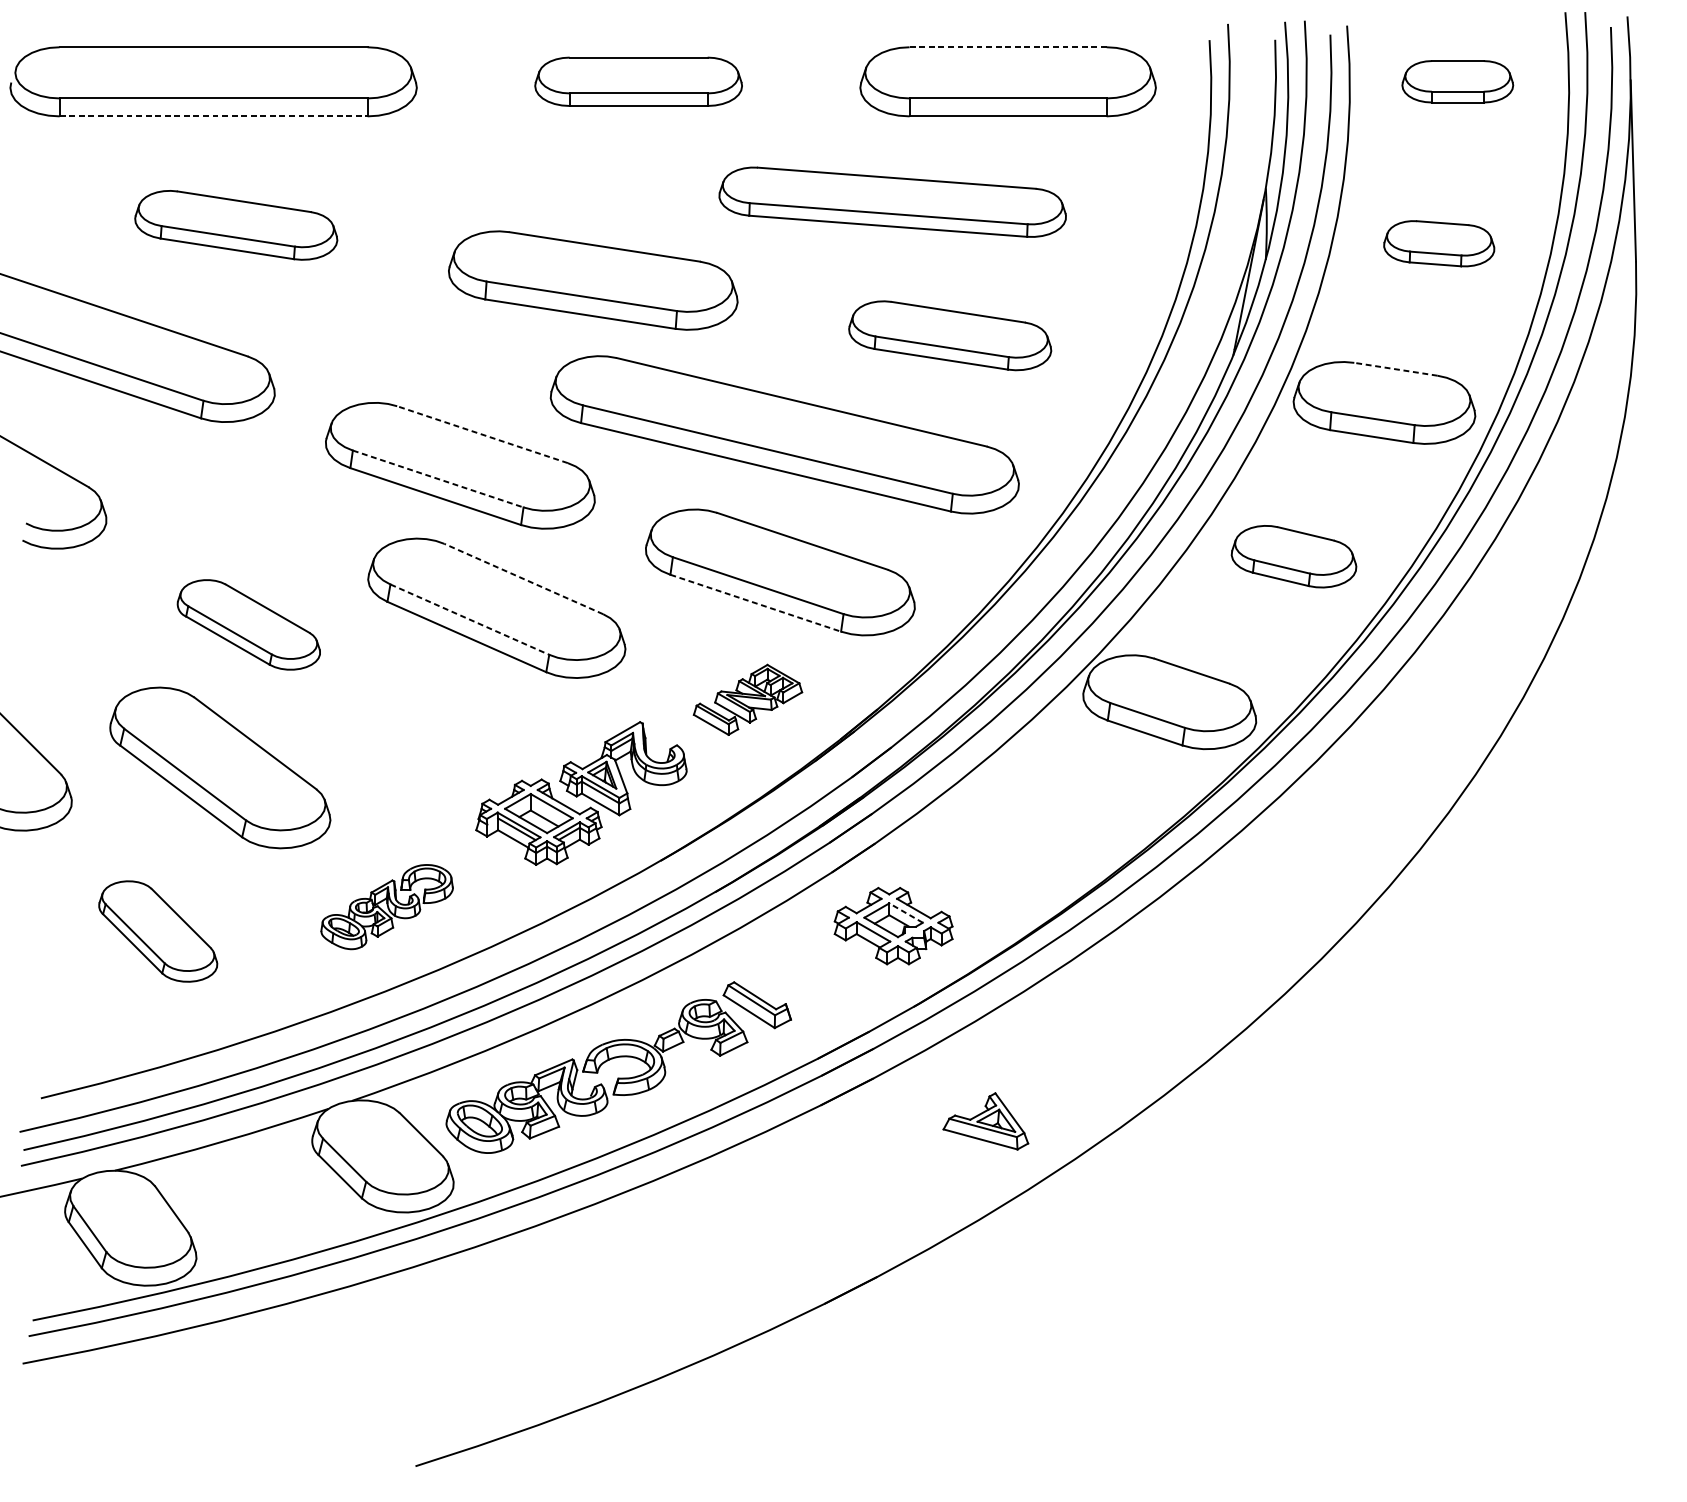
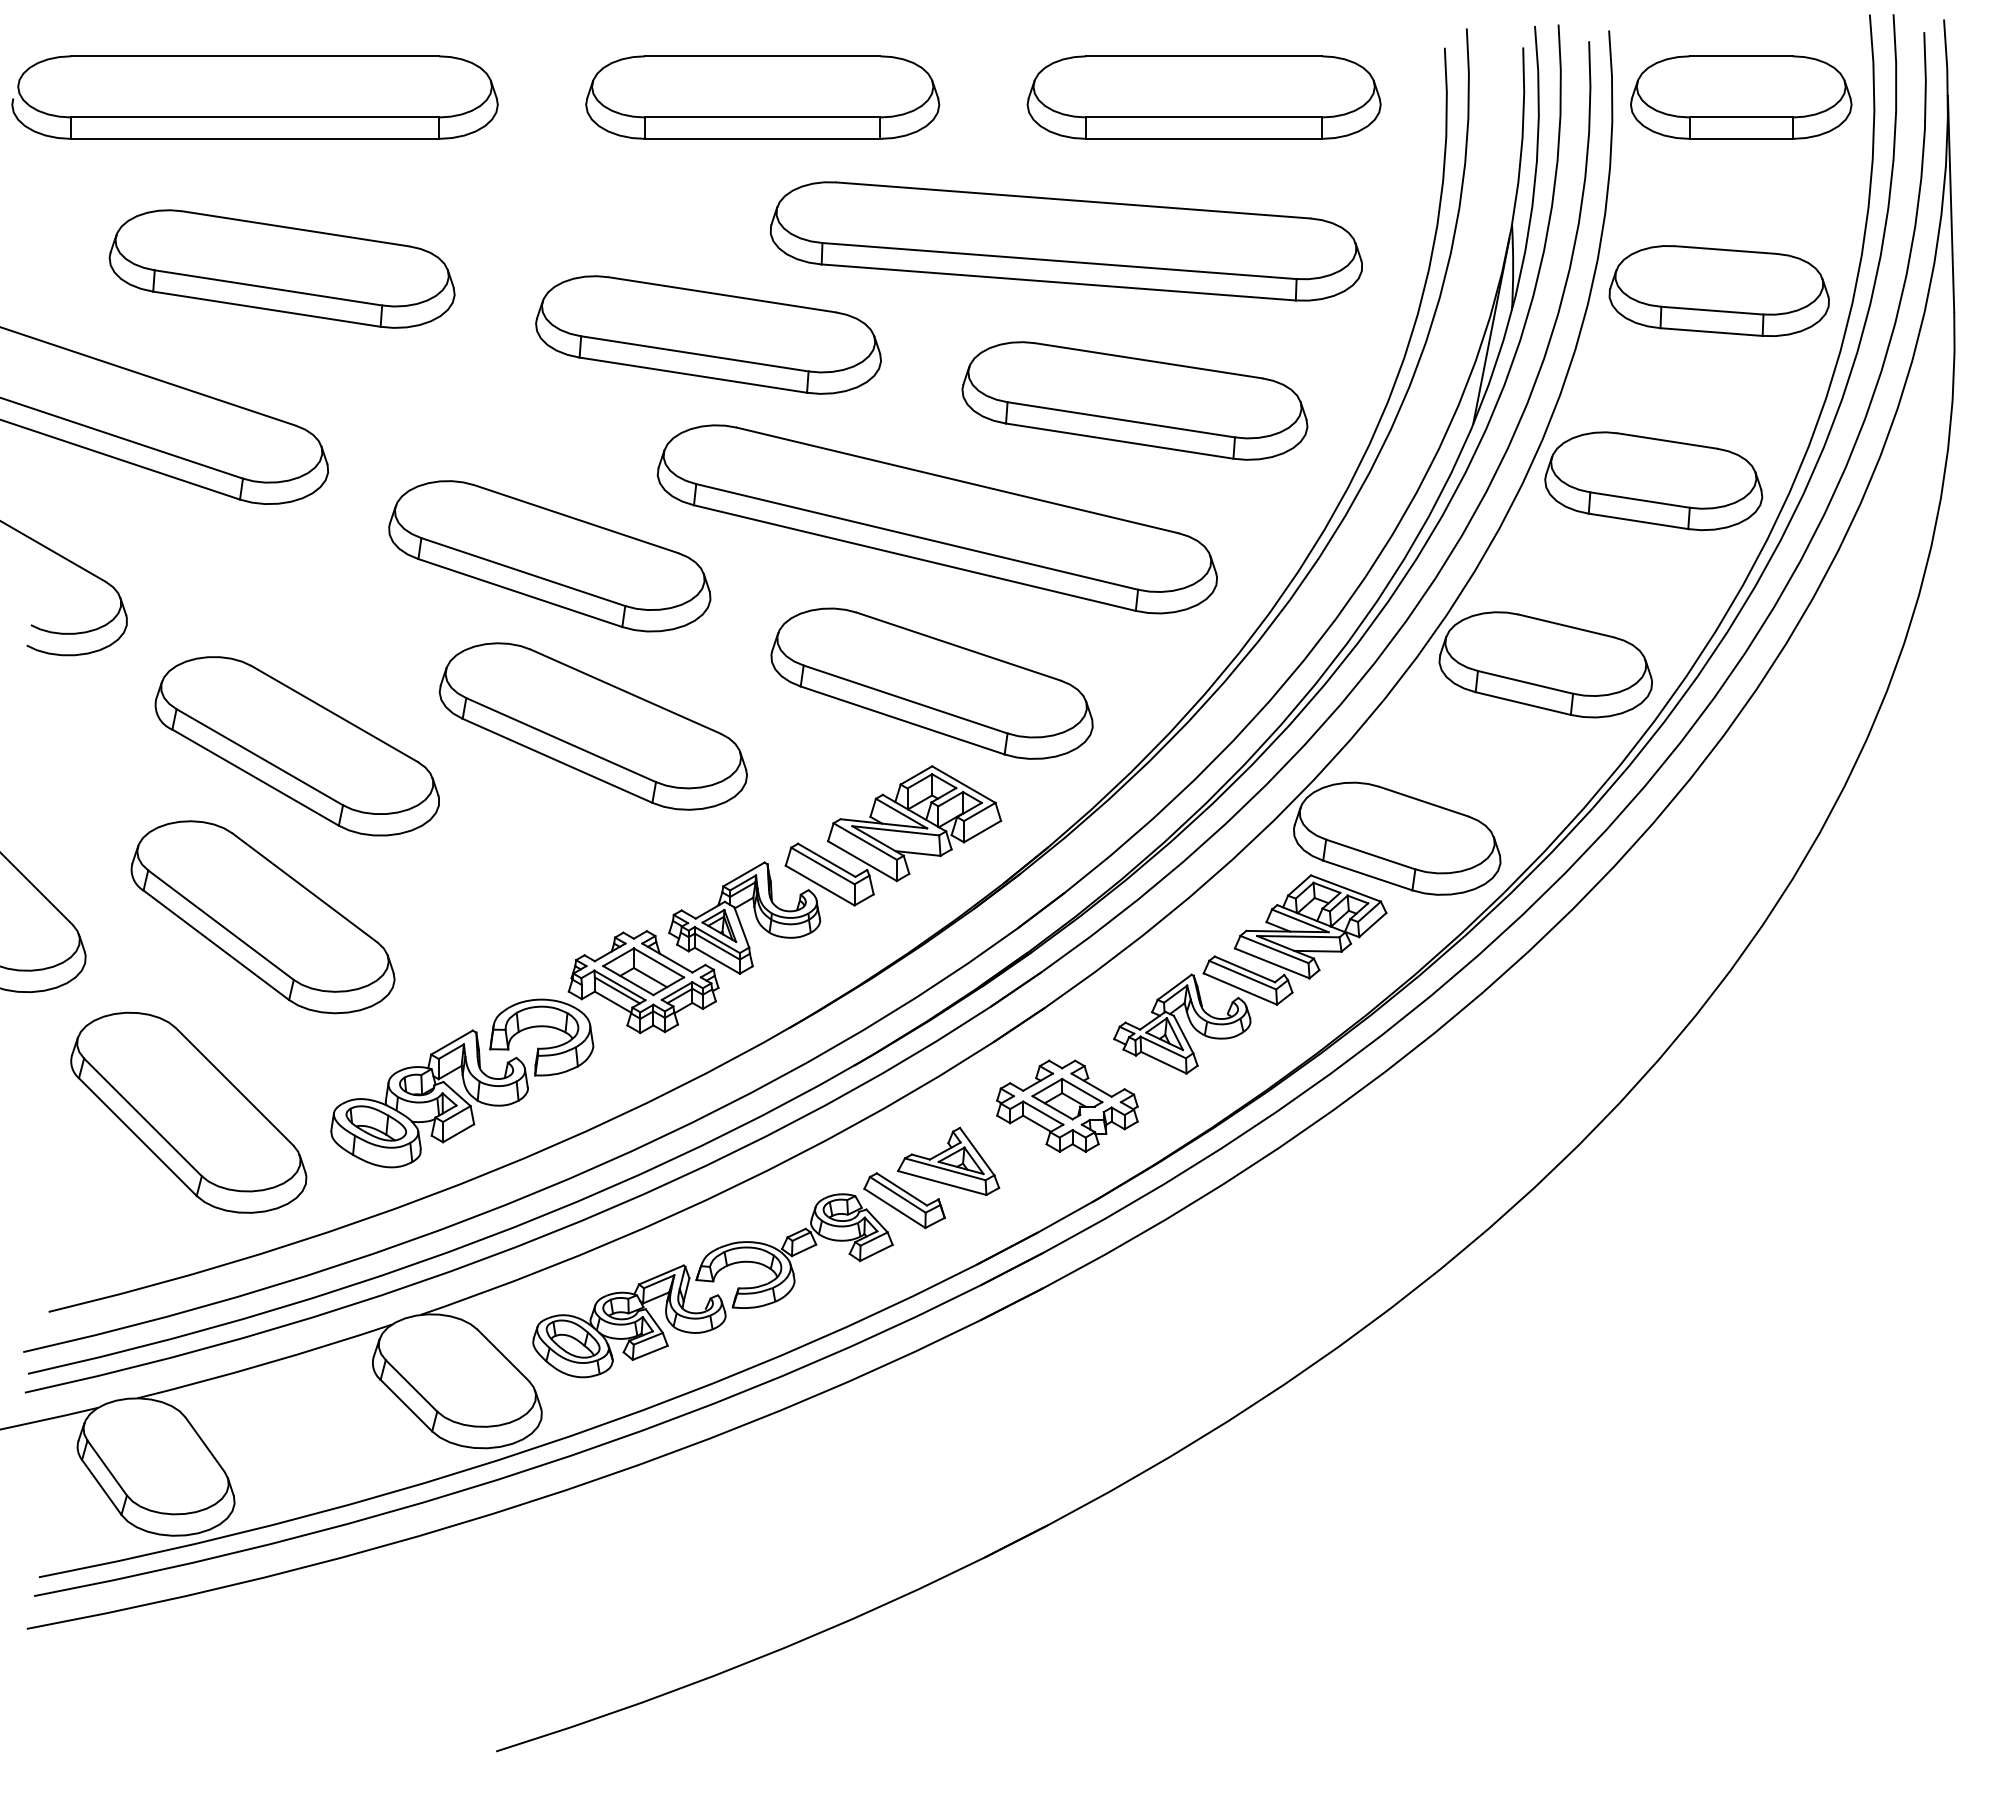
line: (1008, 47) -> (1204, 56), dashed -> solid
part: (638, 81) -> (762, 97), size x1.43
part: (1457, 81) -> (1741, 97), size x1.67
line: (214, 116) -> (255, 138), dashed -> solid
part: (892, 202) -> (1065, 241), size x1.43
part: (235, 224) -> (281, 268), size x1.43
part: (1438, 243) -> (1718, 290), size x1.67
part: (949, 335) -> (1134, 400), size x1.43
line: (1395, 368) -> (1666, 440), dashed -> solid
line: (481, 434) -> (575, 518), dashed -> solid
line: (438, 479) -> (523, 572), dashed -> solid
part: (1293, 556) -> (1545, 664), size x1.43
line: (523, 578) -> (625, 691), dashed -> solid
line: (756, 603) -> (903, 720), dashed -> solid
line: (470, 619) -> (561, 740), dashed -> solid
part: (248, 625) -> (296, 746), size x1.67
part: (748, 699) -> (893, 835), size x1.67
part: (1046, 815) -> (1250, 974), added
part: (387, 907) -> (462, 1083), size x1.67
line: (905, 912) -> (1081, 1090), dashed -> solid
part: (157, 931) -> (188, 1112), size x1.67
part: (985, 1121) -> (948, 1161), moved

